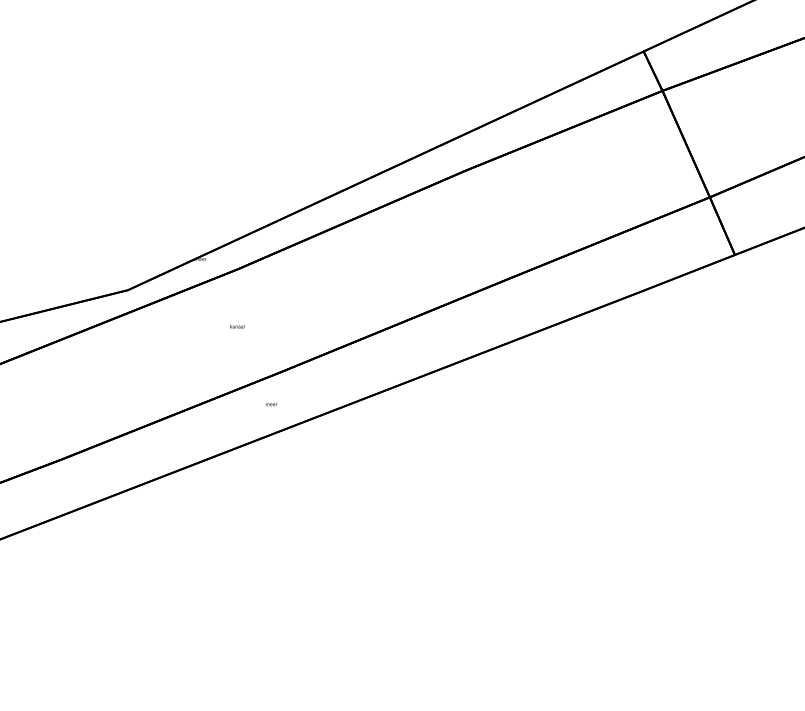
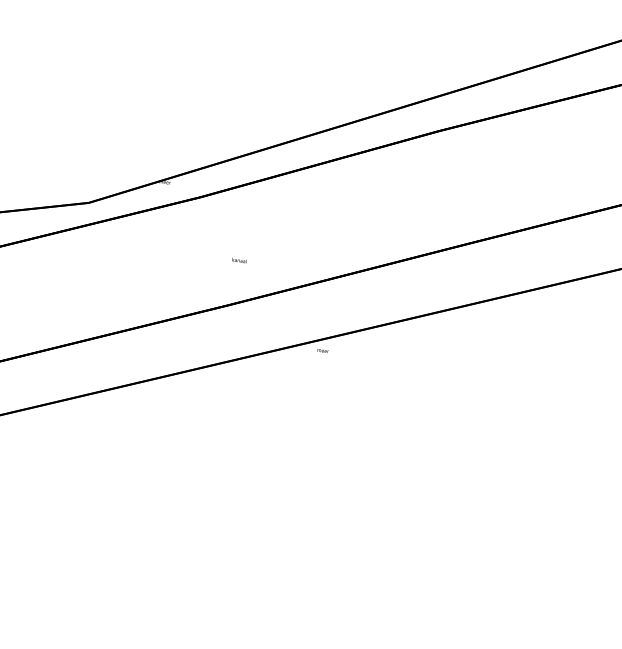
text: (237, 326) -> (239, 260), moved
text: (271, 404) -> (323, 350), moved

